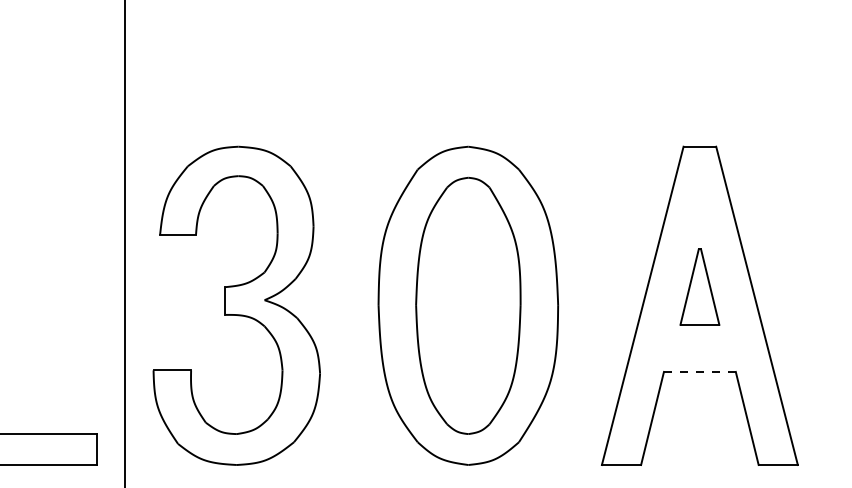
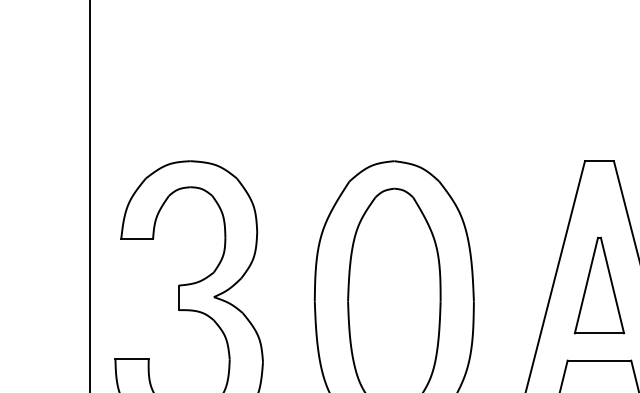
part: (699, 286) -> (599, 284), size x1.43
line: (699, 371) -> (599, 360), dashed -> solid

